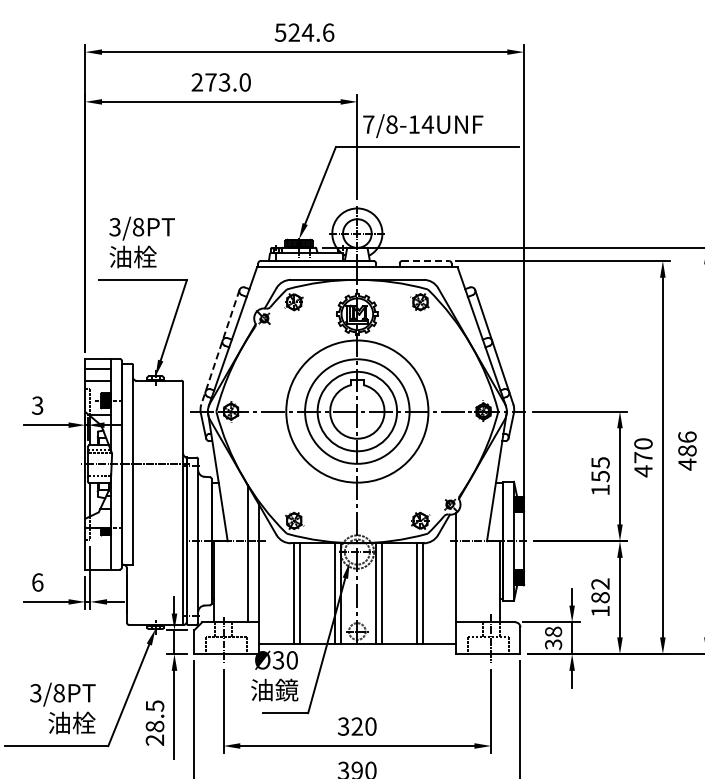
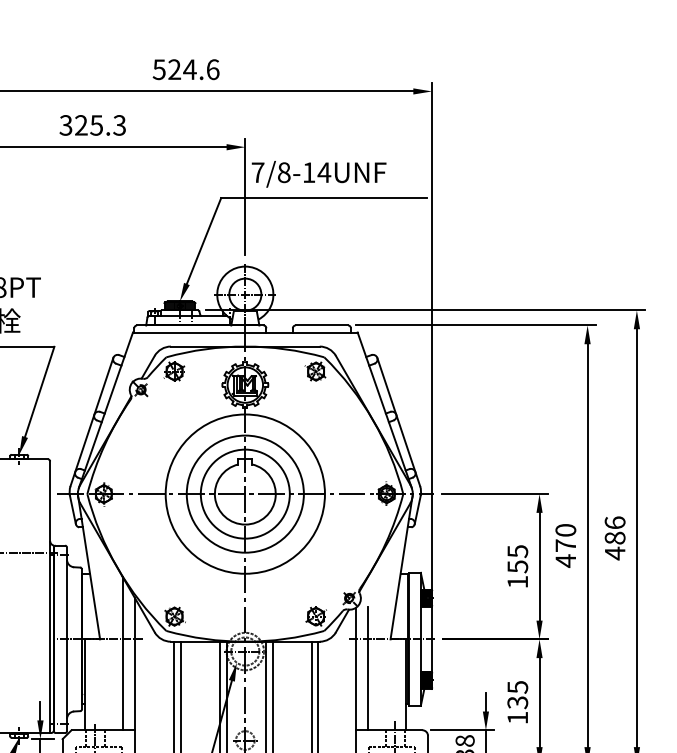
text: (220, 82) -> (92, 125), 273.0 -> 325.3
line: (426, 261) -> (322, 326), dashed -> solid
line: (220, 347) -> (92, 422), dashed -> solid
line: (466, 567) -> (367, 668), added
text: (600, 590) -> (517, 694), 182 -> 135

